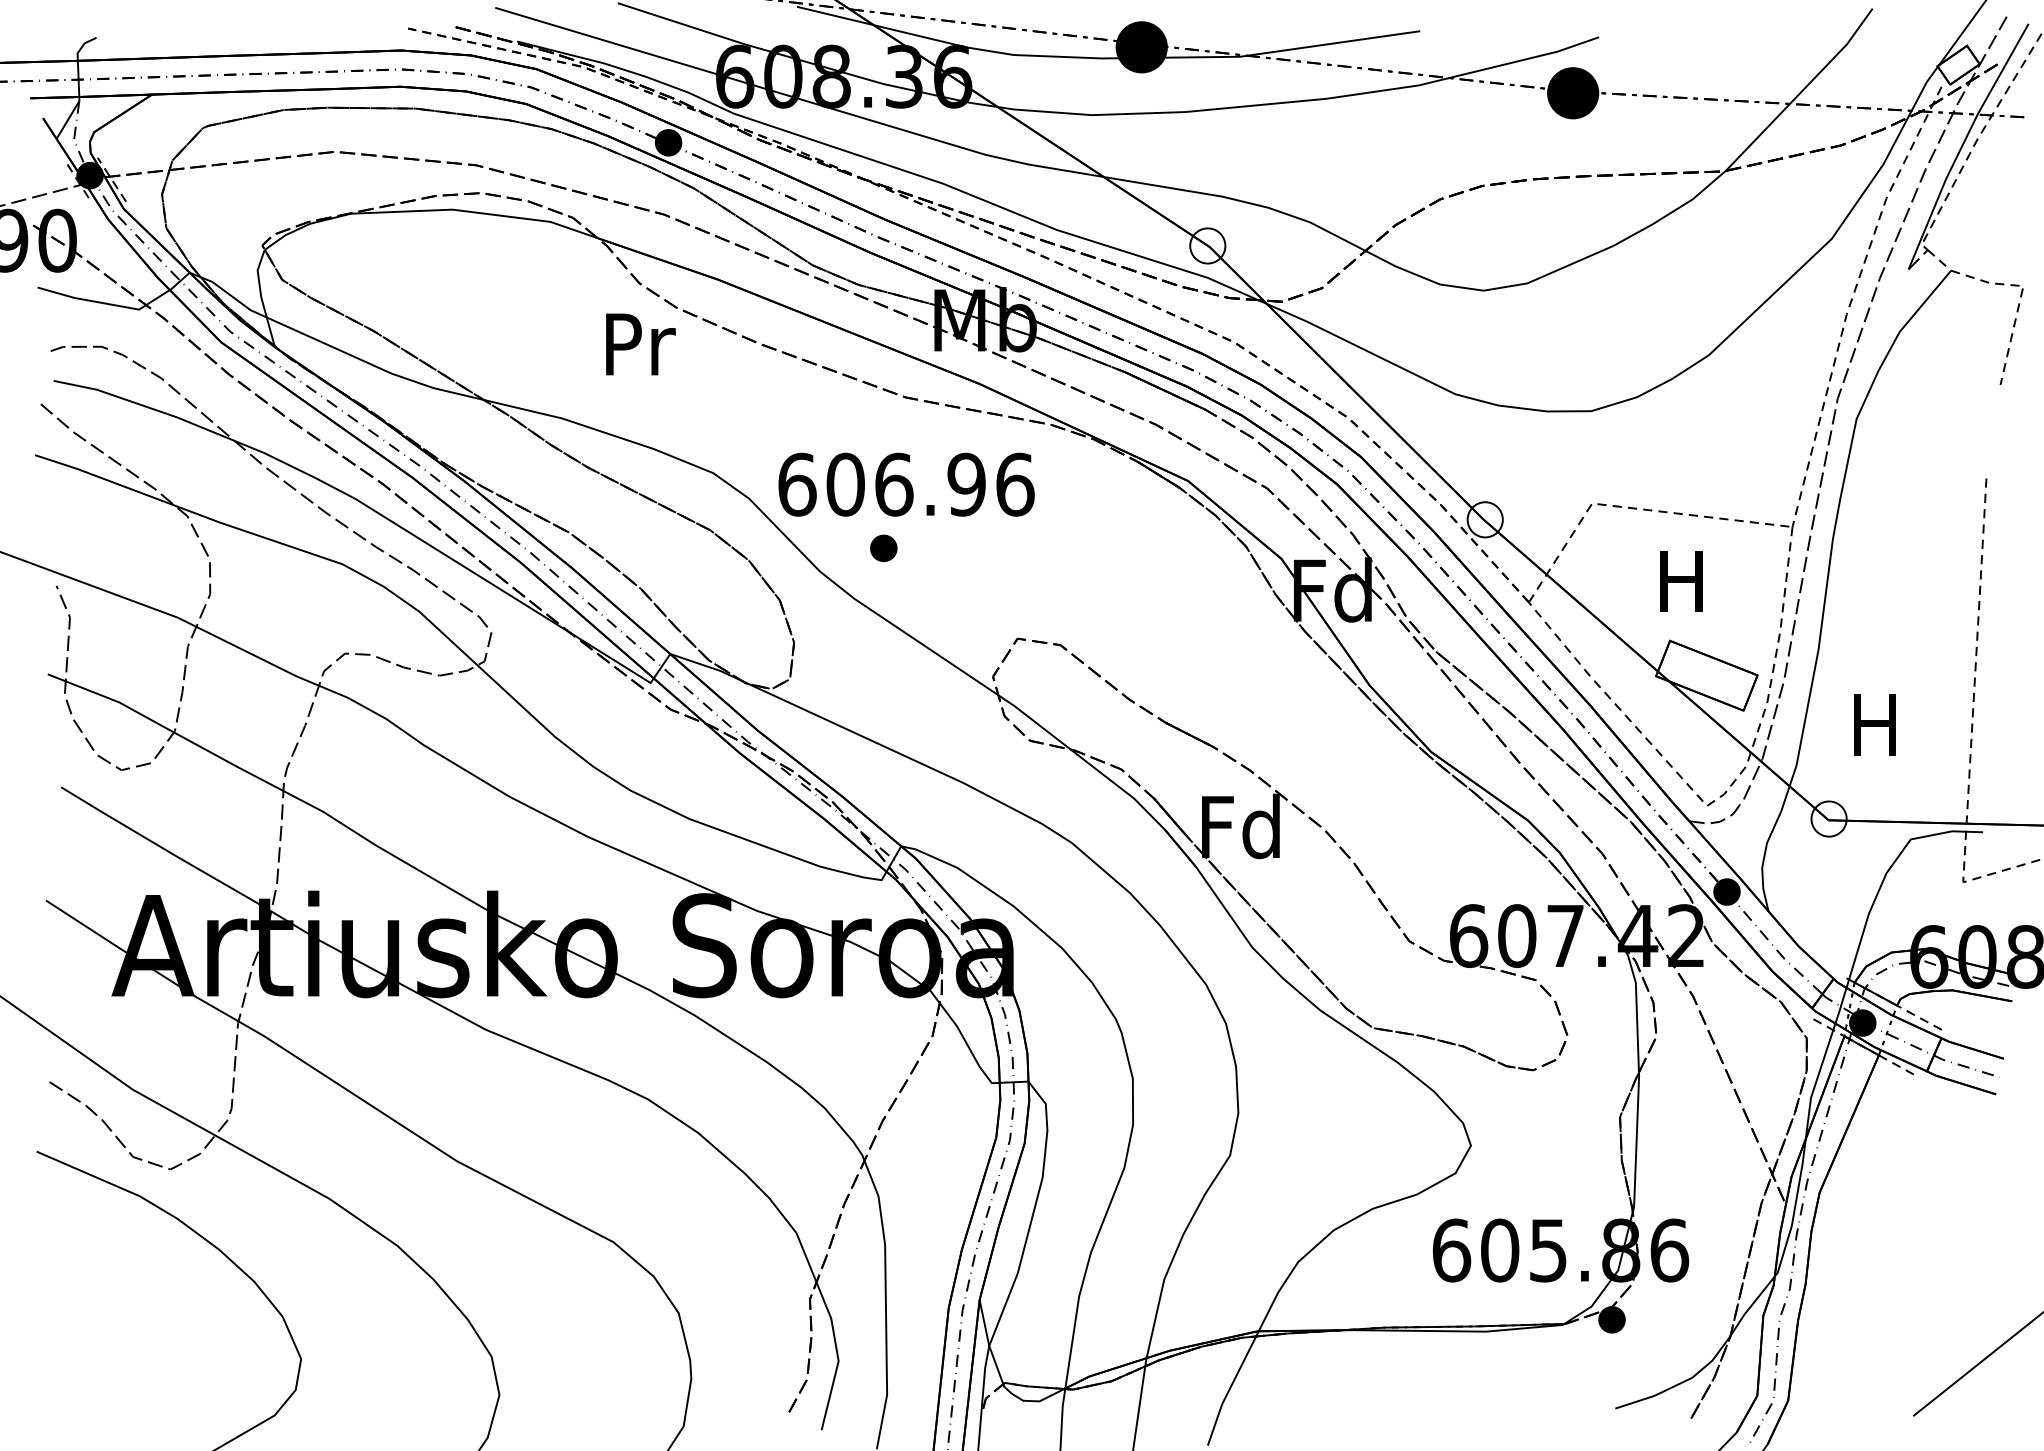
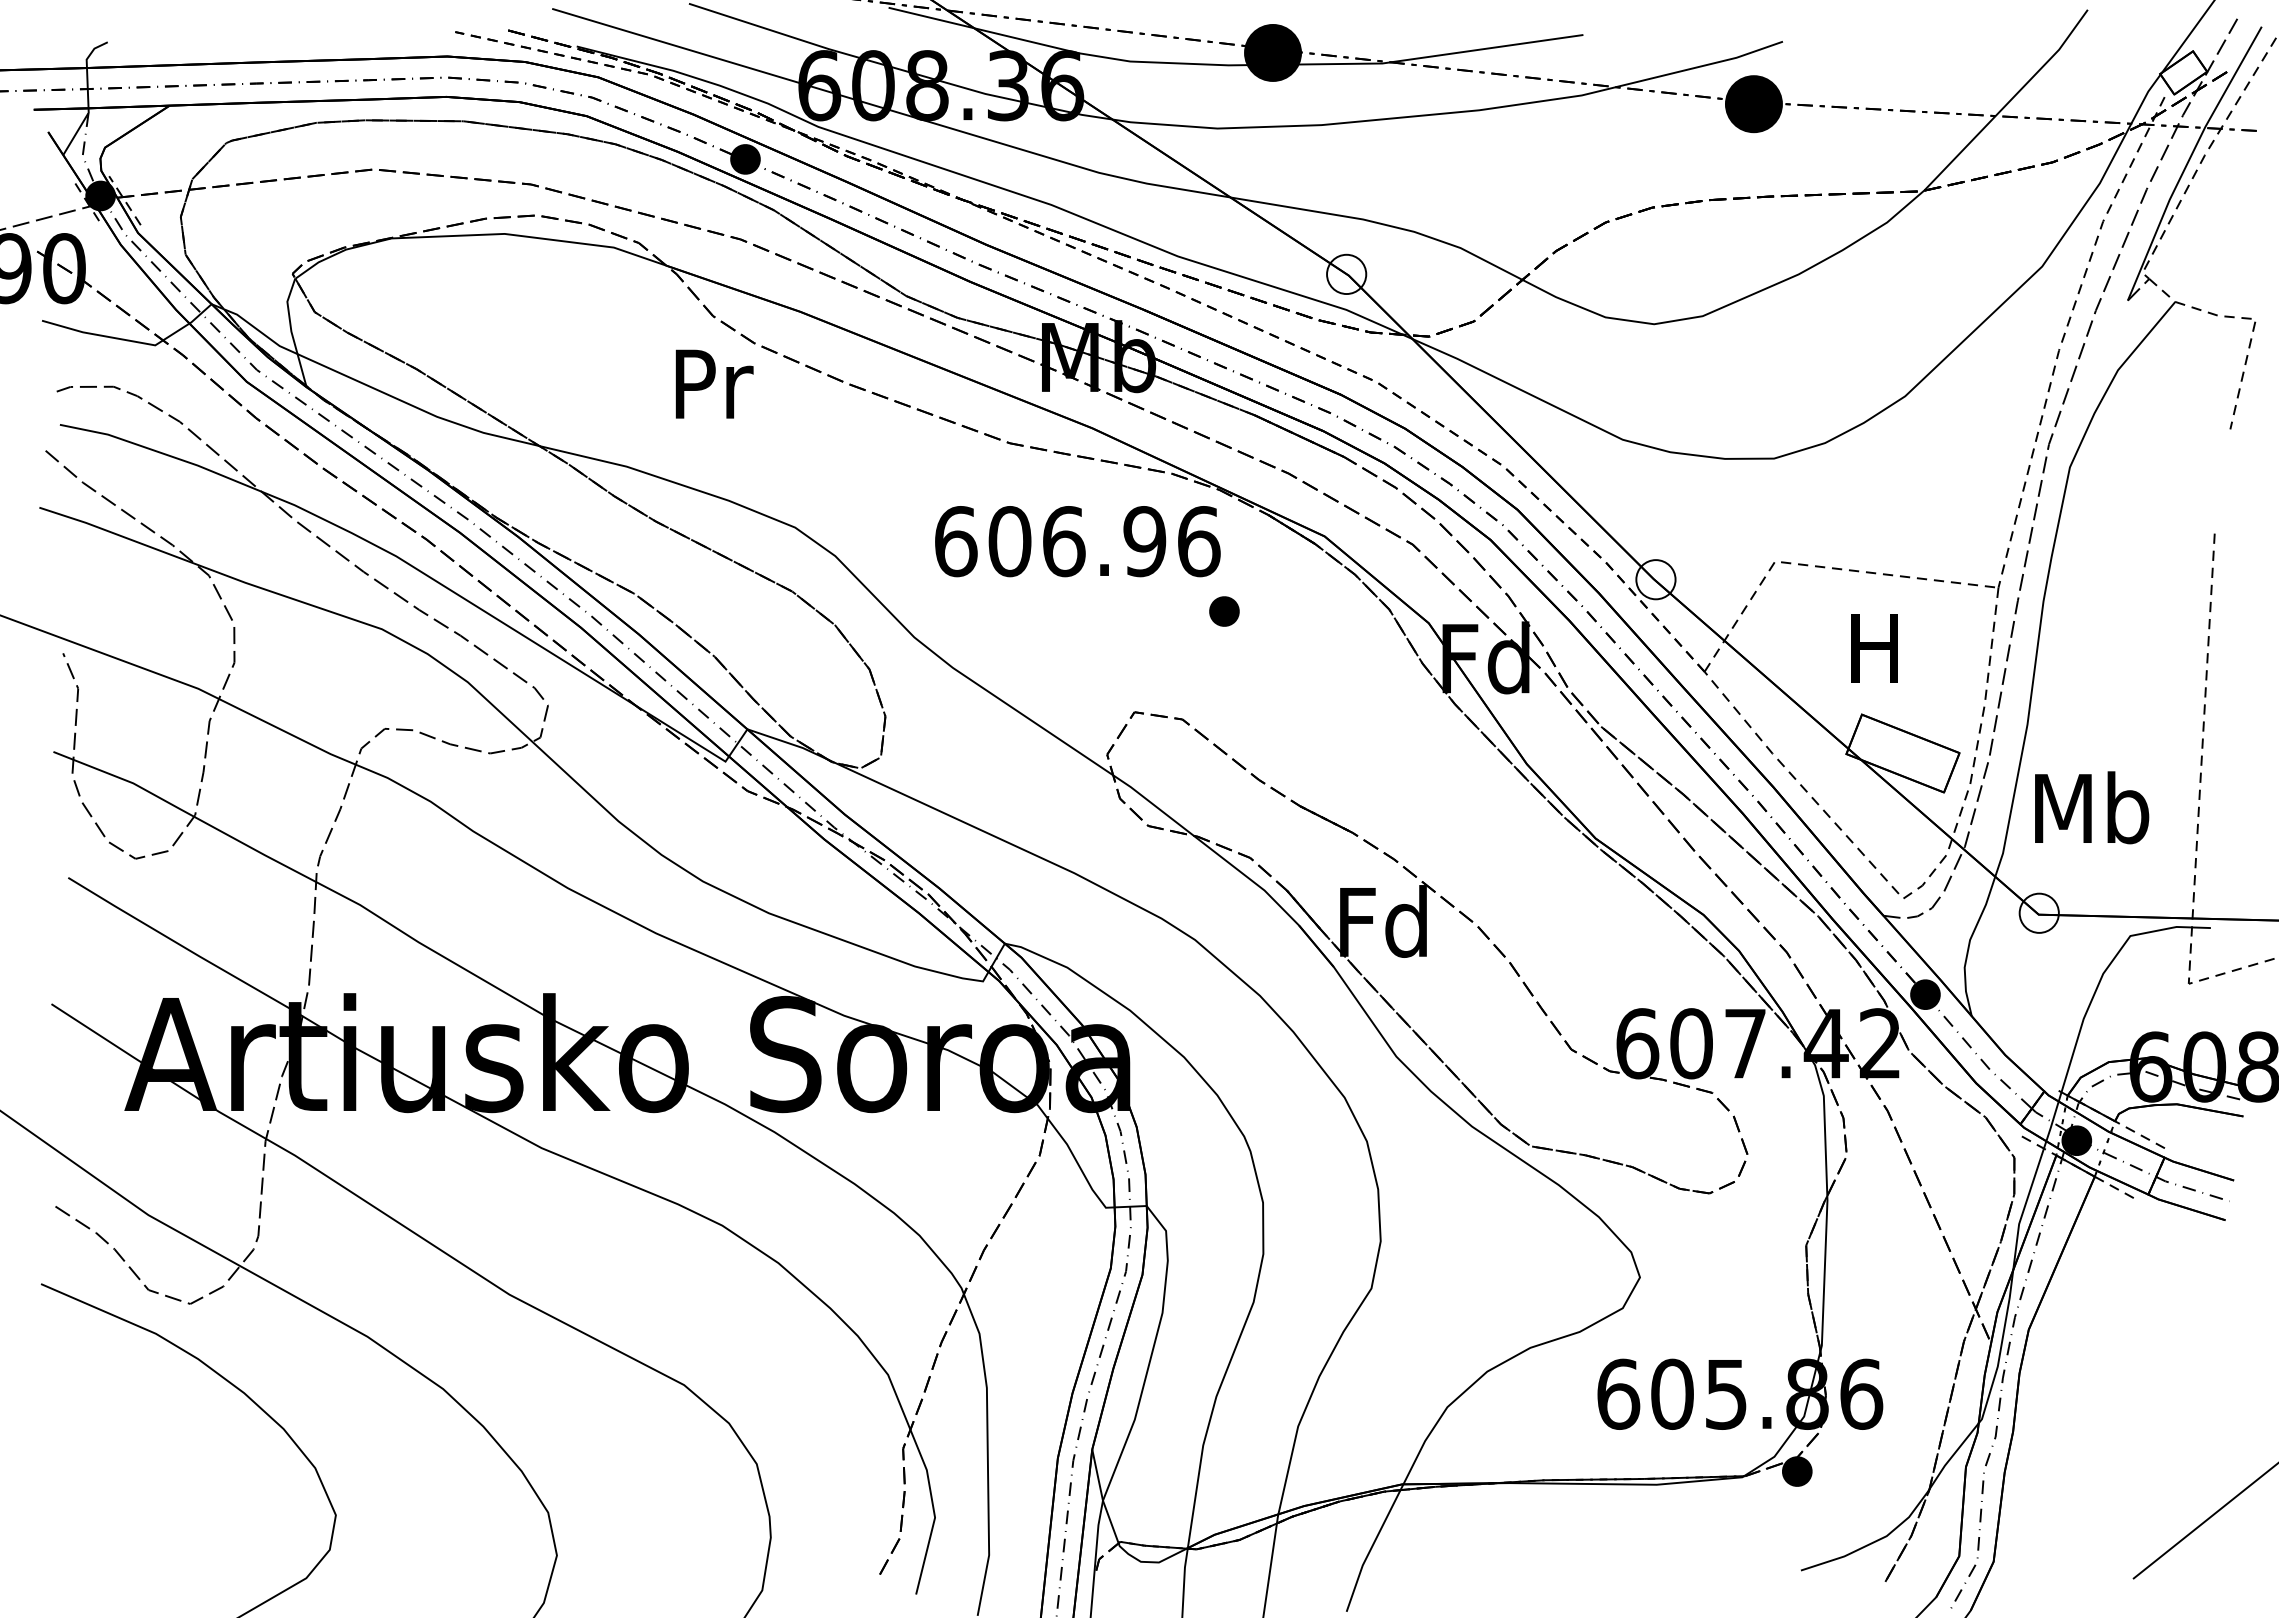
text: (906, 484) -> (1077, 541), moved
part: (883, 548) -> (1224, 611), moved
text: (1876, 724) -> (2092, 807), H -> Mb

